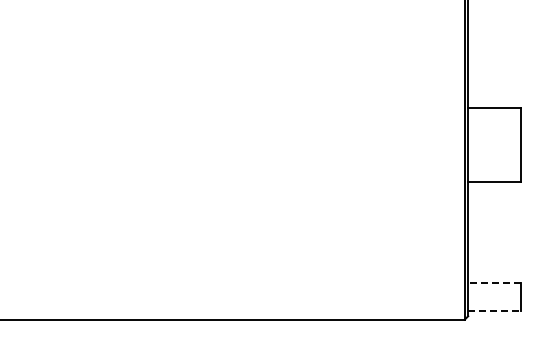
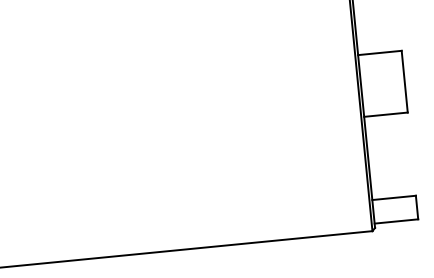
line: (493, 282) -> (393, 197), dashed -> solid
line: (494, 310) -> (396, 221), dashed -> solid

